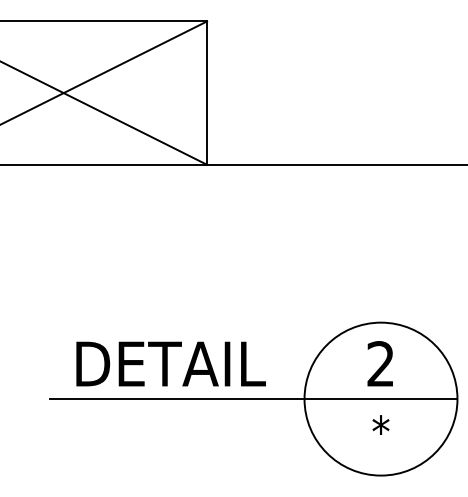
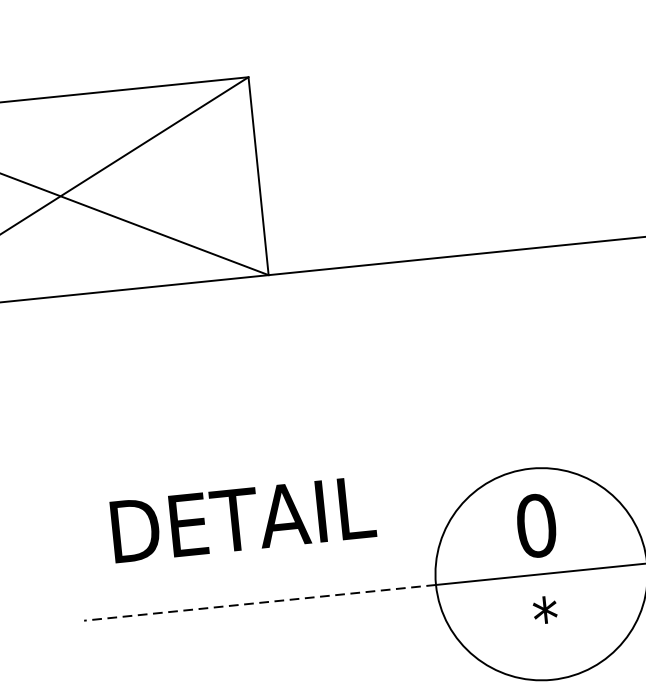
text: (170, 363) -> (242, 518), moved
text: (380, 364) -> (536, 526), 2 -> 0
line: (176, 399) -> (259, 603), solid -> dashed

